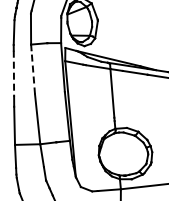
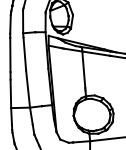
line: (33, 71) -> (24, 53), dashed -> solid
line: (13, 73) -> (10, 54), dashed -> solid

